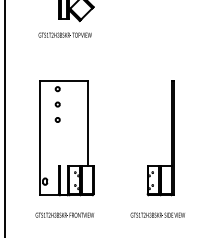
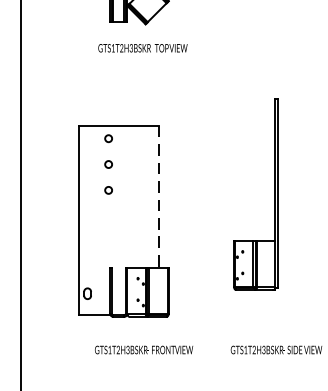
text: (64, 34) -> (141, 47), moved
line: (87, 124) -> (158, 197), solid -> dashed
part: (171, 138) -> (274, 194), moved
text: (64, 214) -> (143, 348), moved

